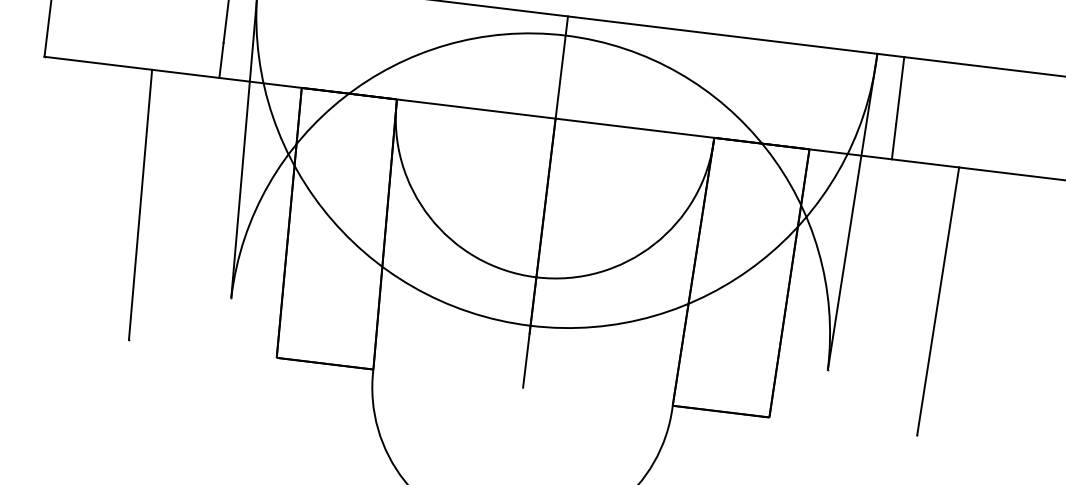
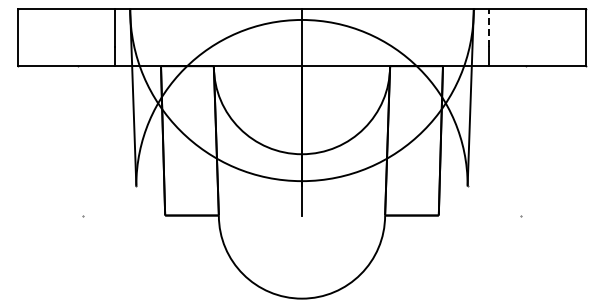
line: (899, 91) -> (488, 28), solid -> dashed
line: (140, 204) -> (80, 140), removed
line: (938, 300) -> (523, 140), removed

